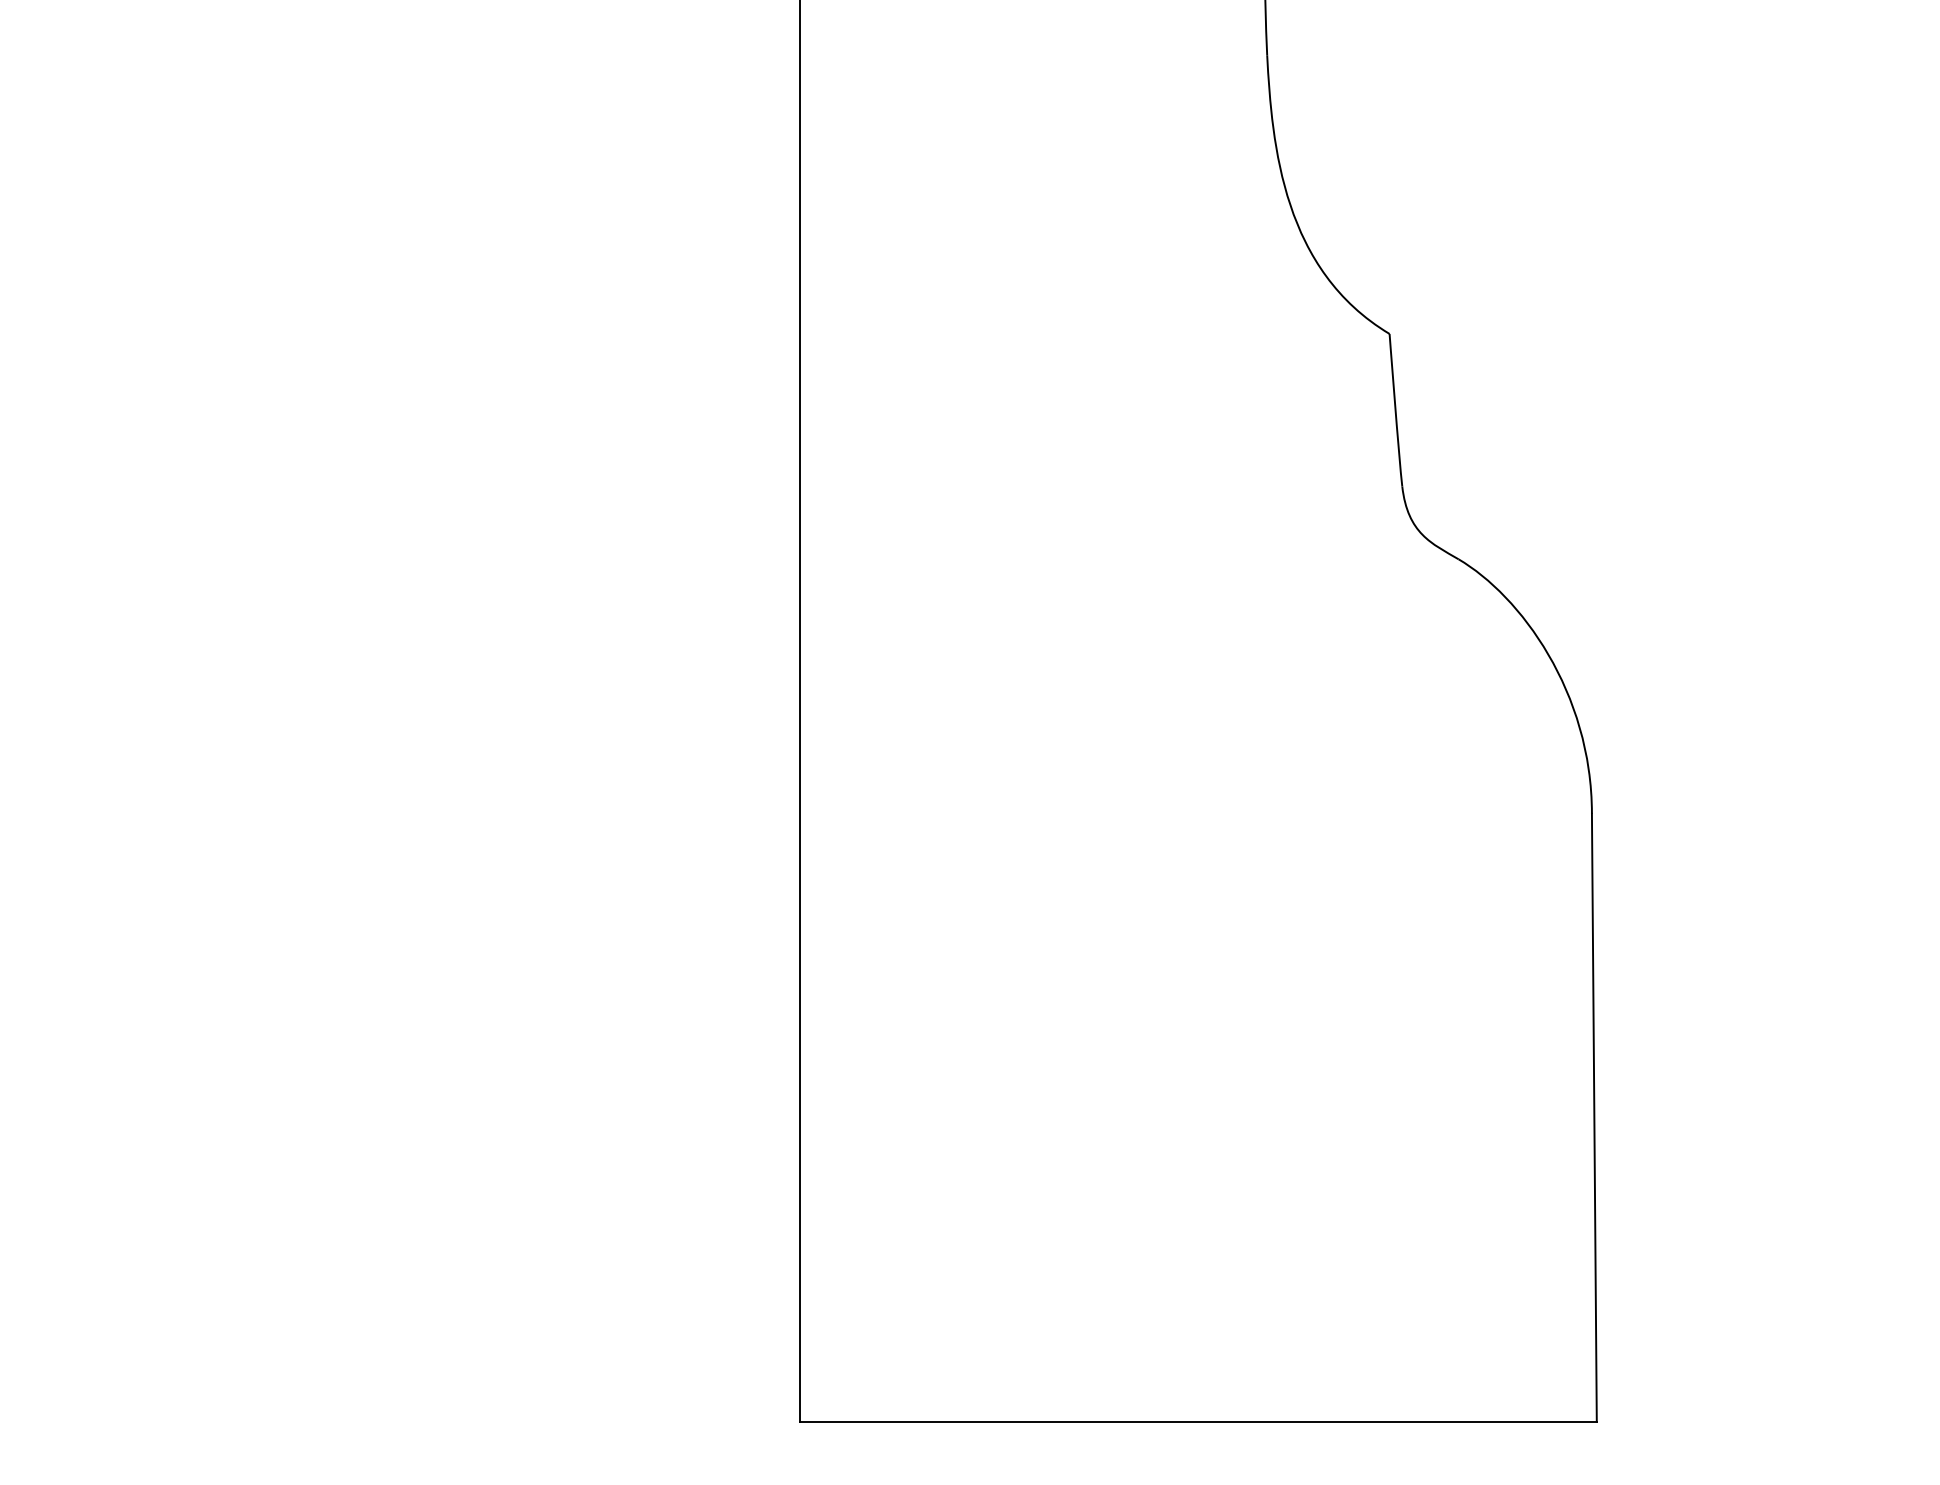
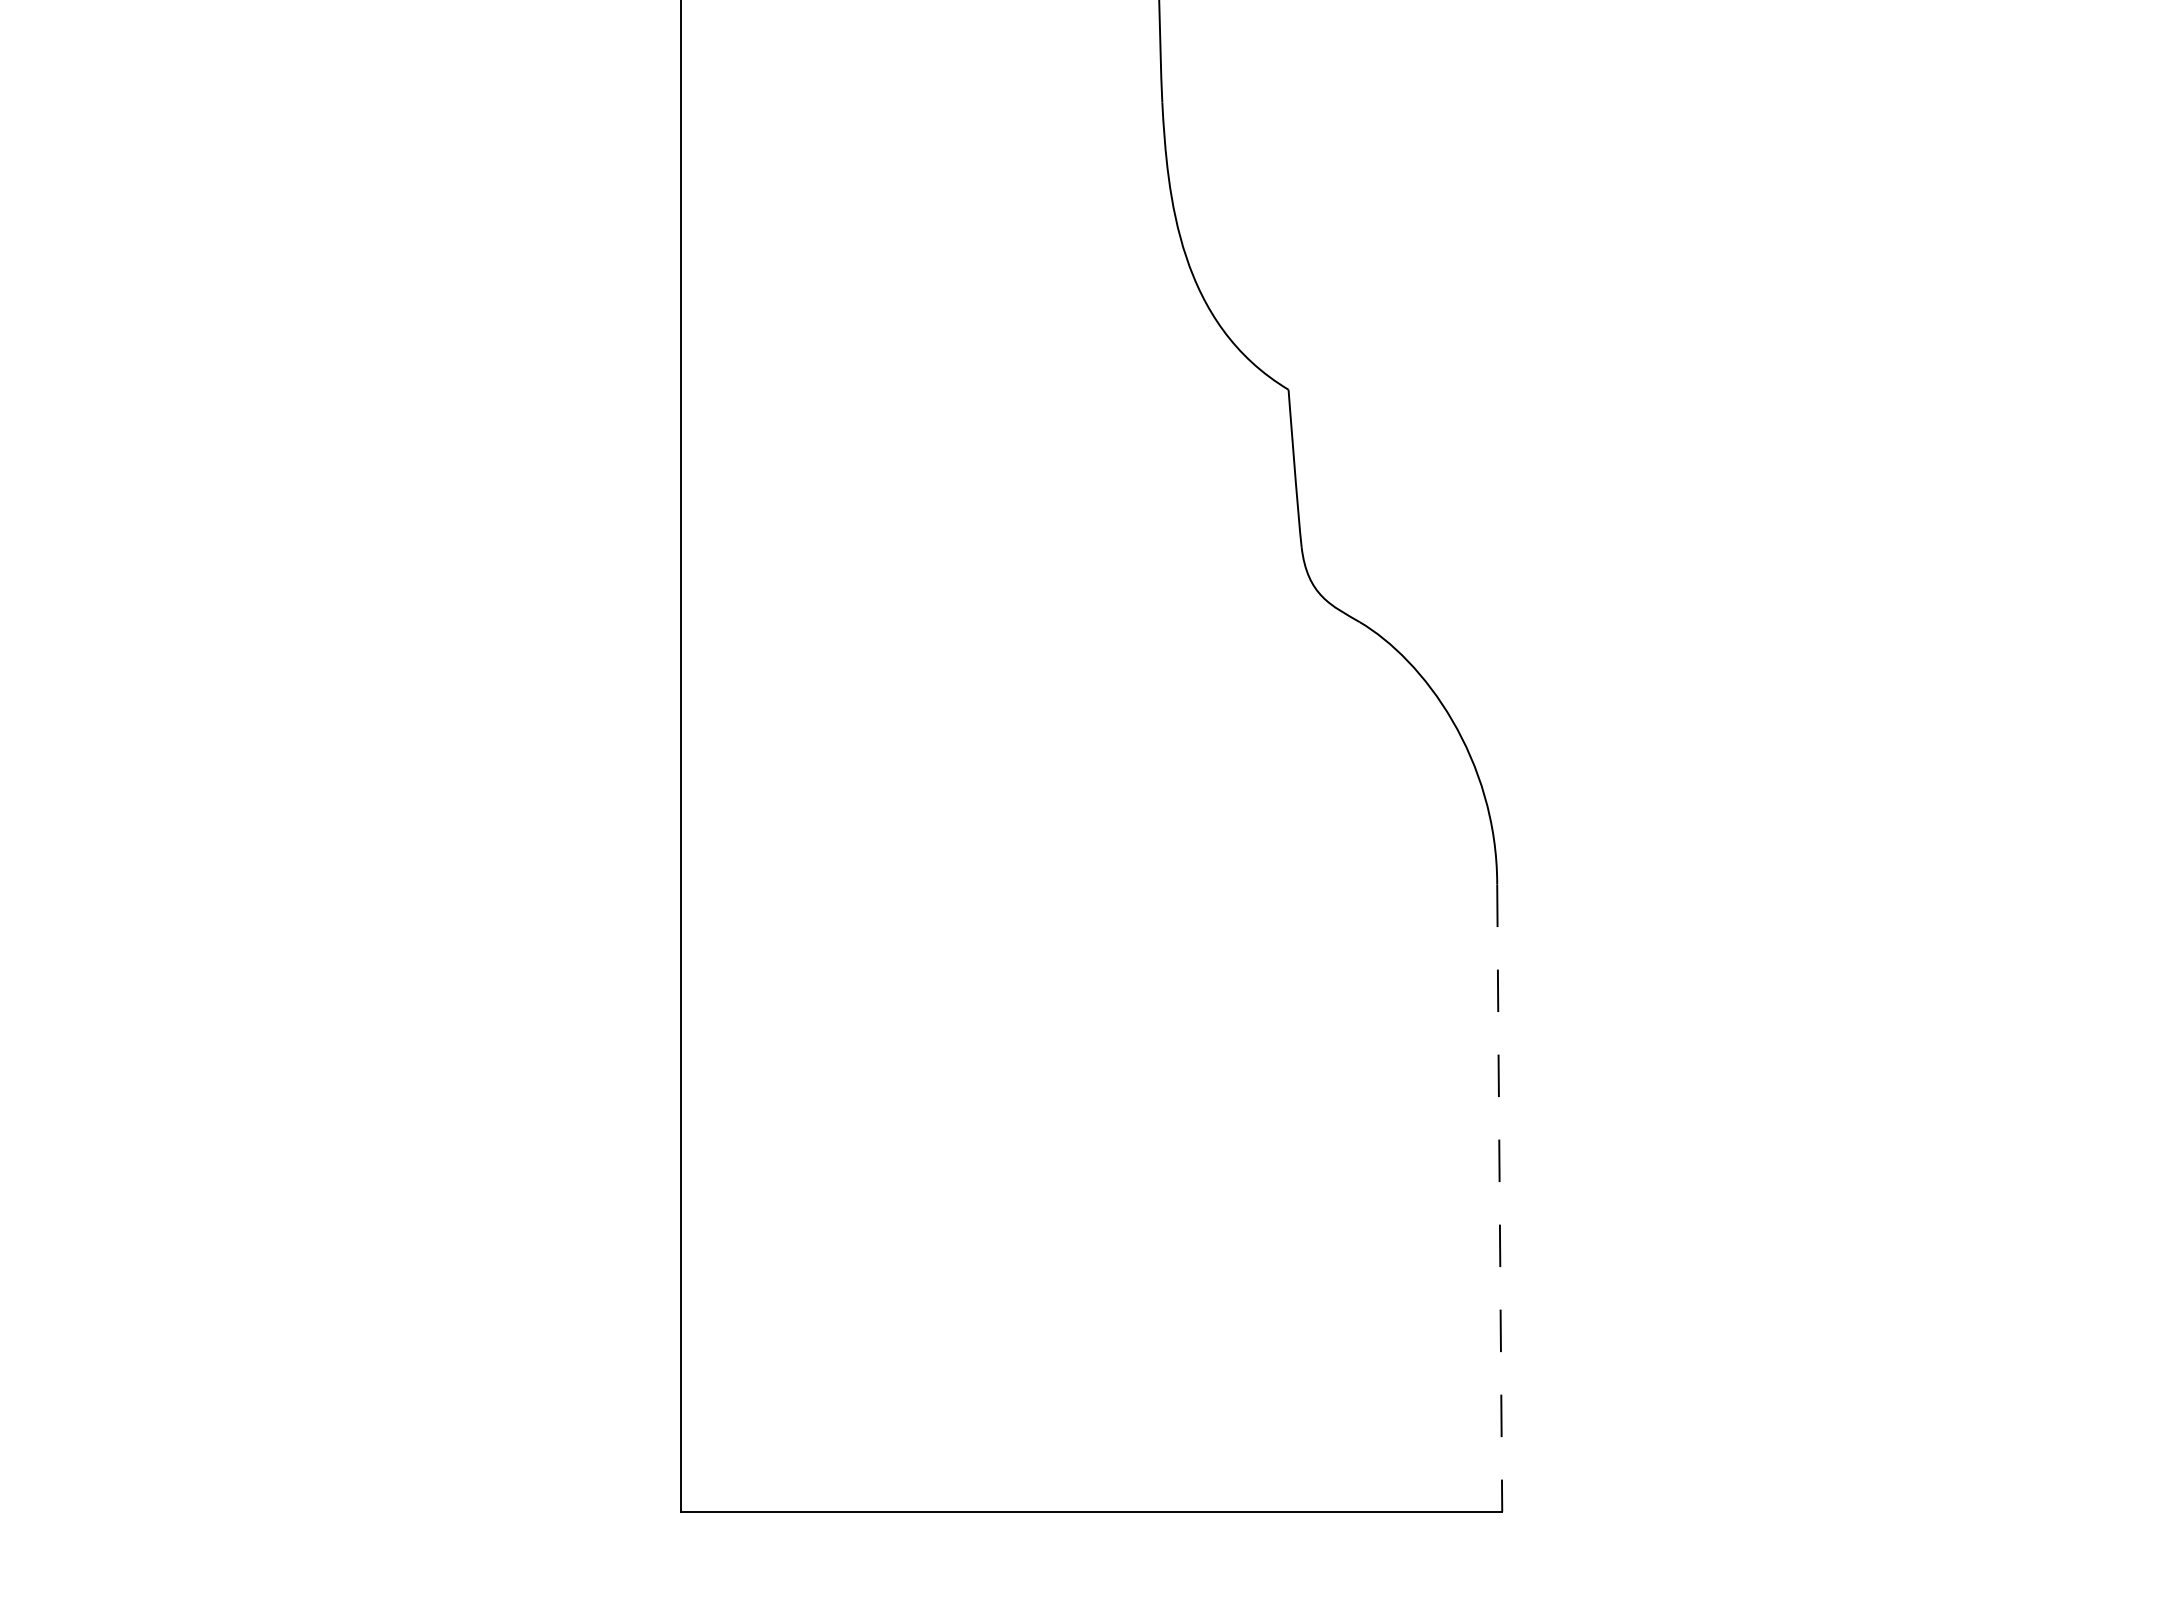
line: (1594, 1118) -> (1499, 1198), solid -> dashed

